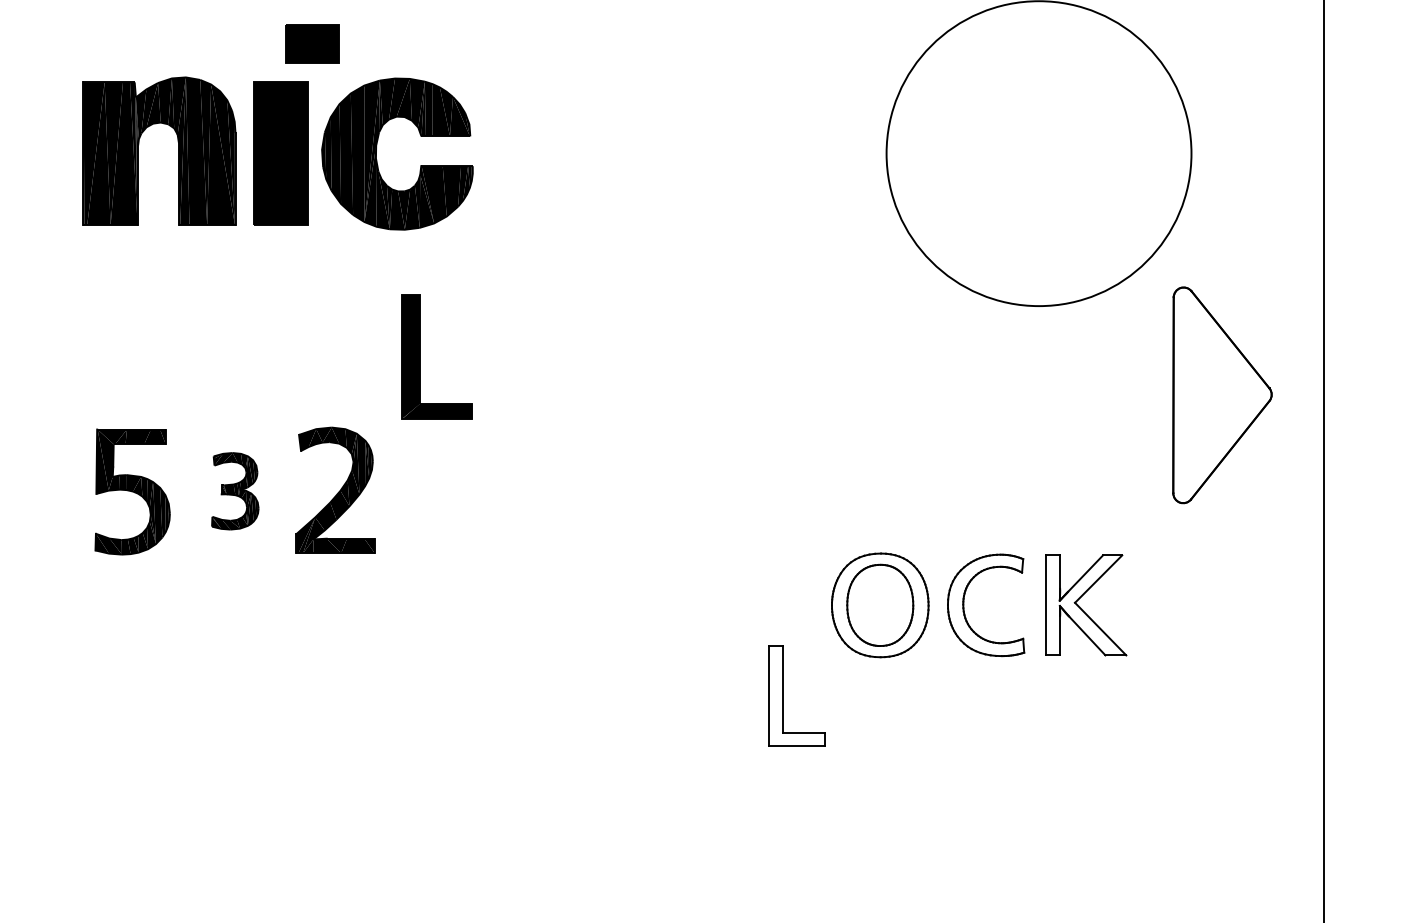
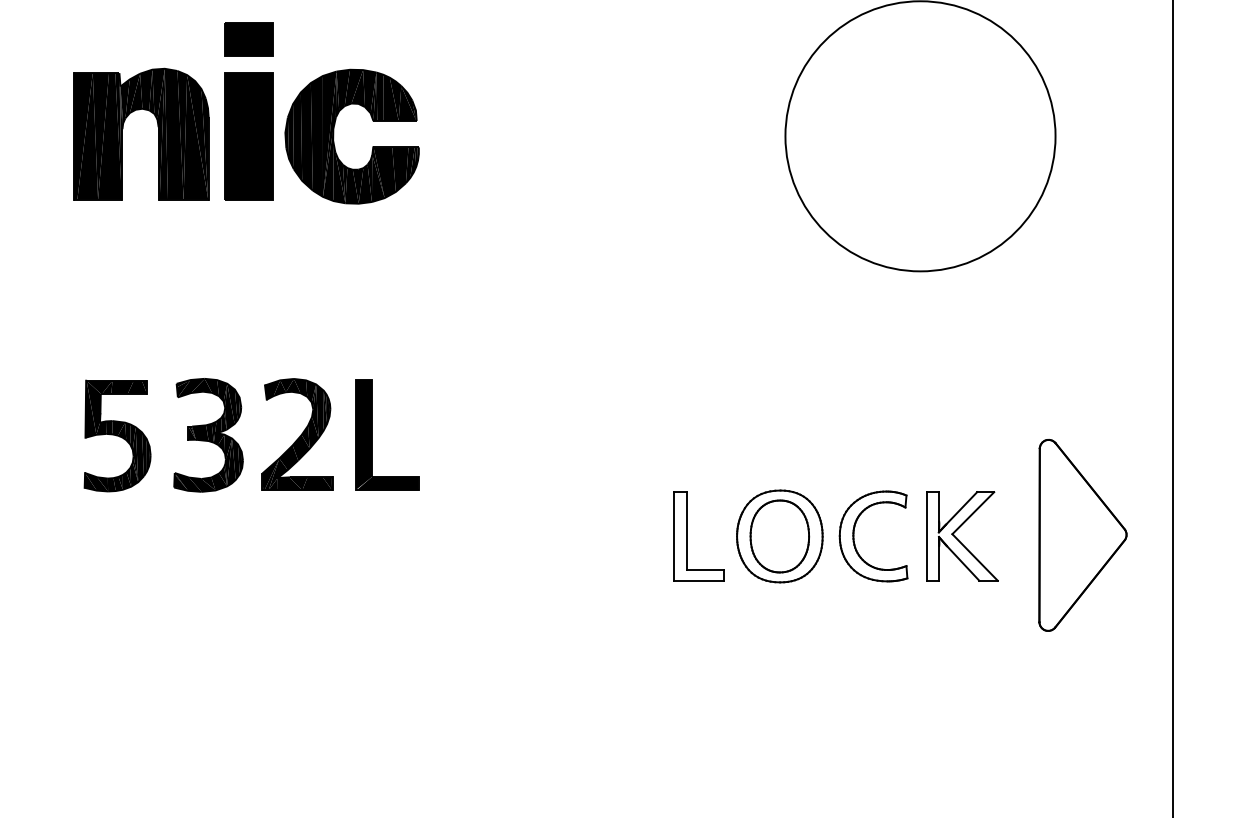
part: (312, 44) -> (248, 39), moved
part: (420, 355) -> (372, 434), moved
part: (1221, 395) -> (1082, 535), moved
part: (235, 491) -> (208, 435), size x1.67
part: (783, 695) -> (687, 536), moved

